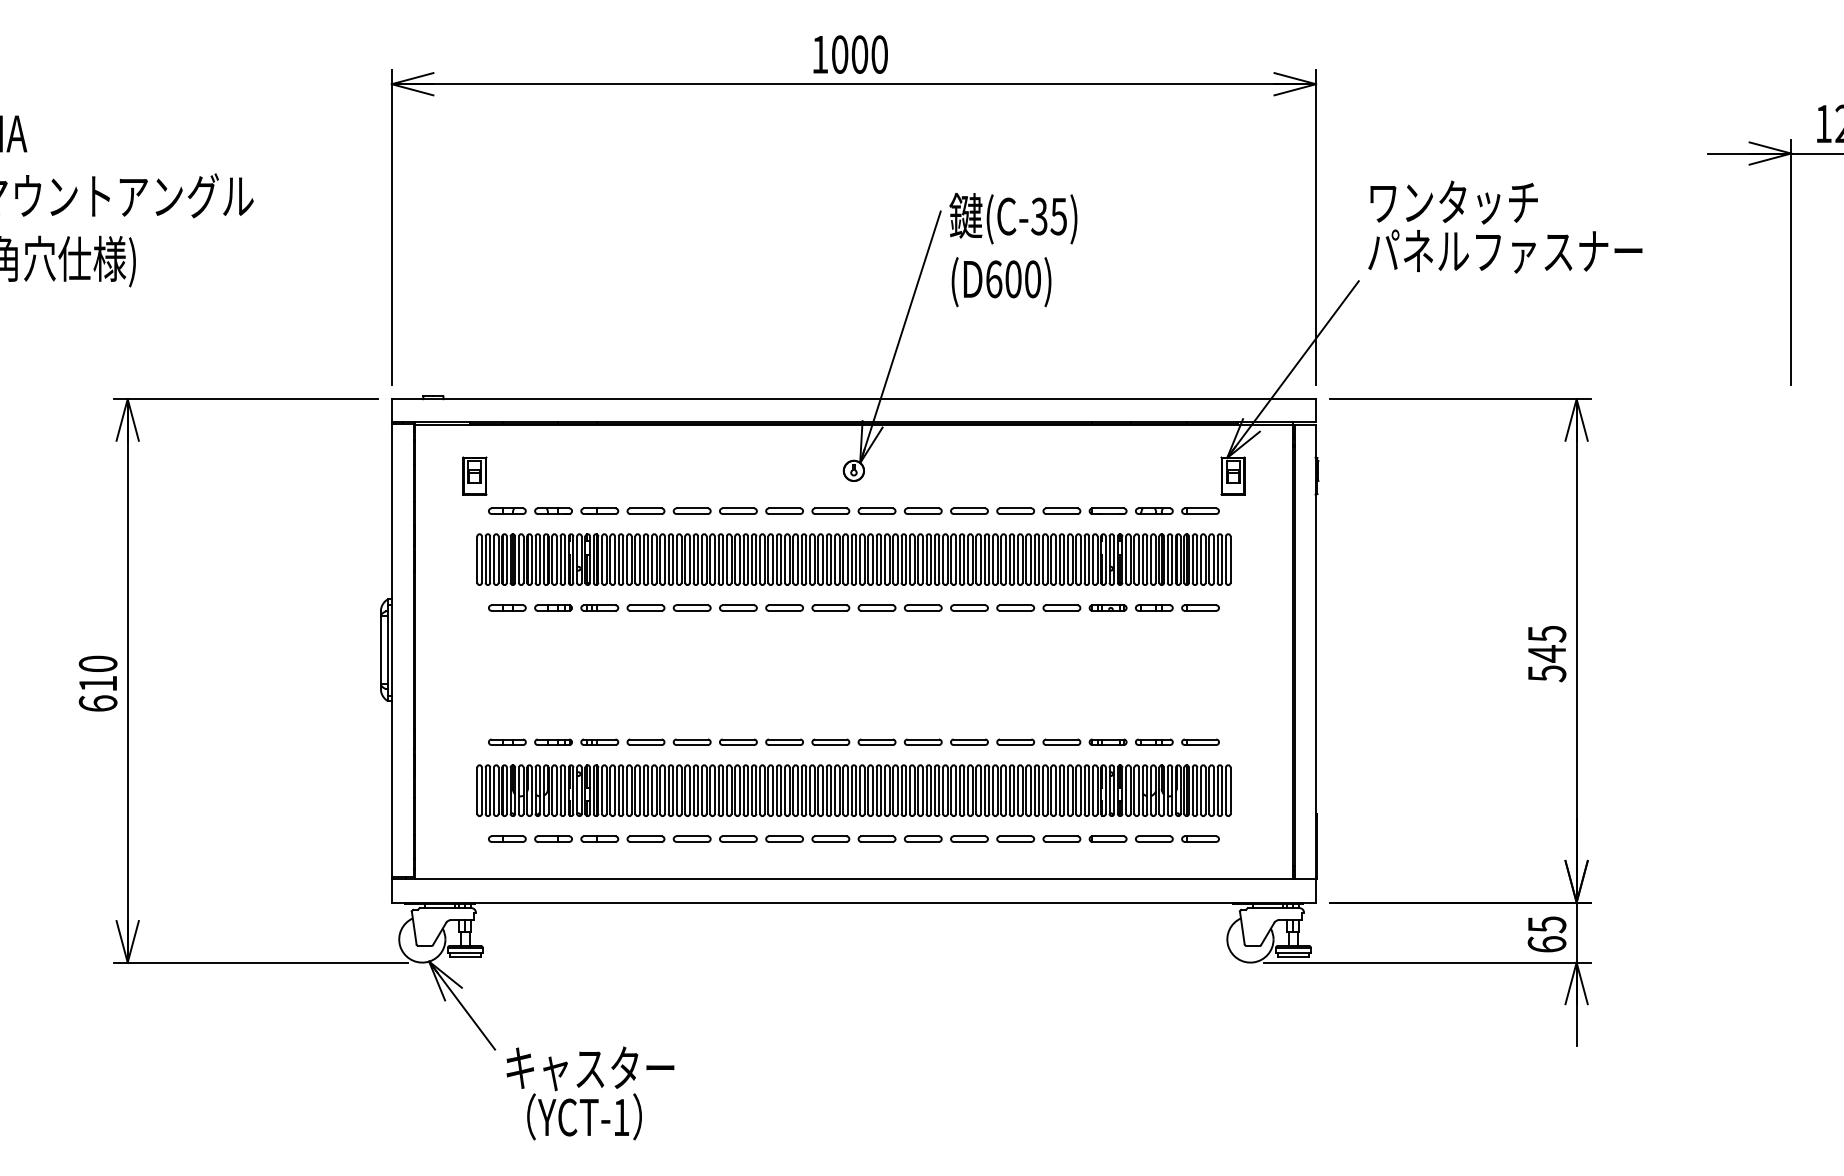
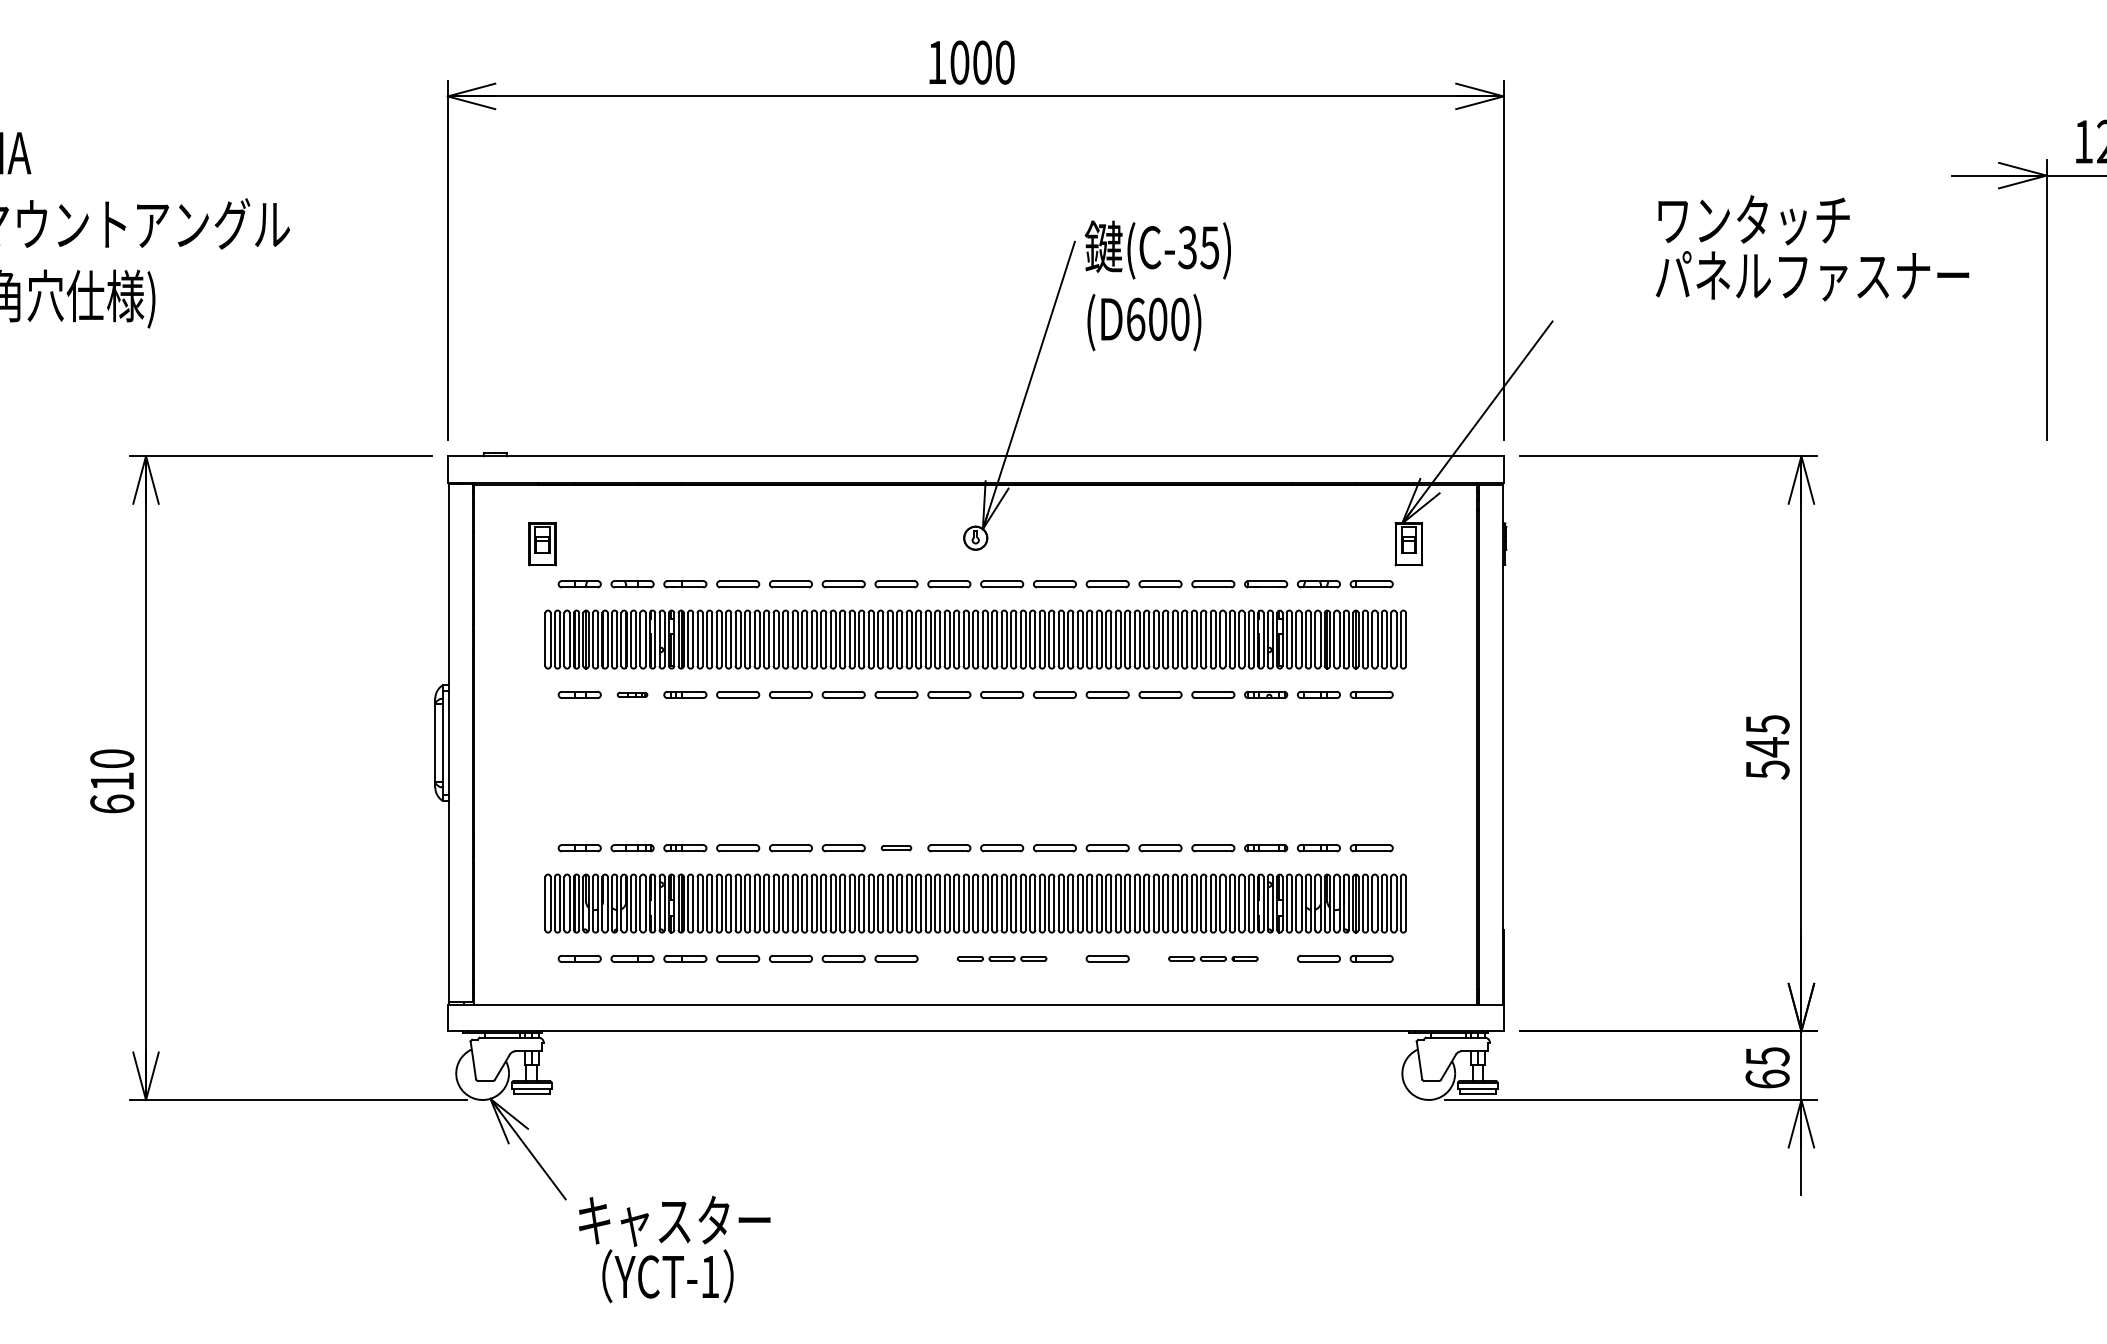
text: (1505, 226) -> (1812, 247), moved
part: (553, 607) -> (632, 694), size x0.7
part: (784, 741) -> (896, 847), size x0.7
part: (876, 838) -> (1001, 958), size x0.6
part: (1061, 838) -> (1212, 958), size x0.6

